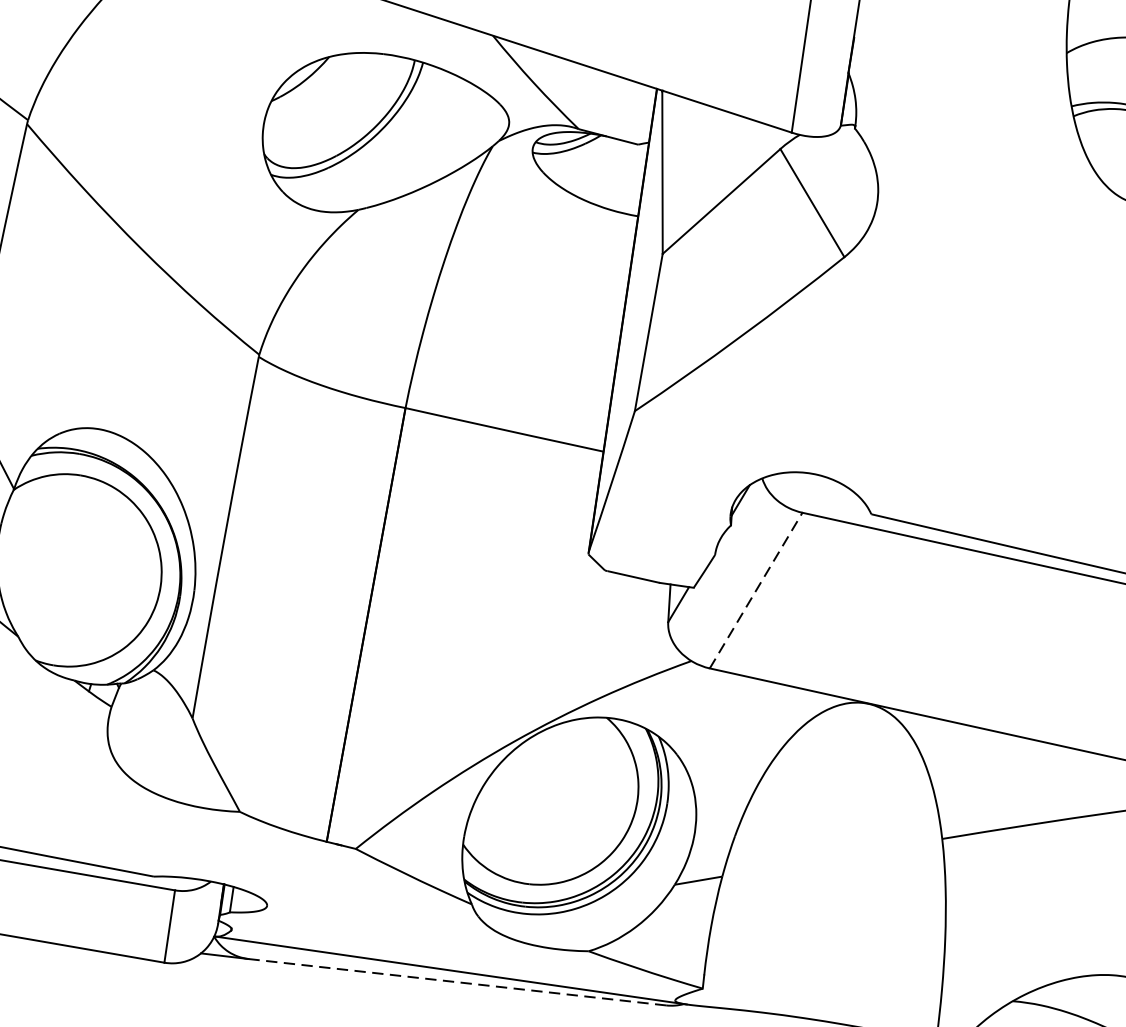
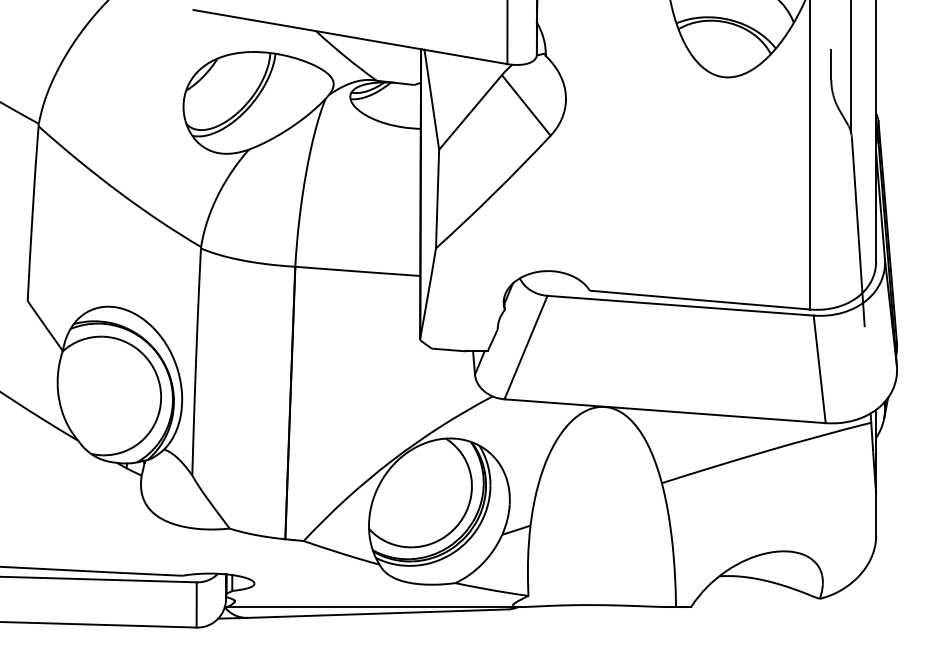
line: (756, 590) -> (526, 347), dashed -> solid
line: (457, 981) -> (377, 613), dashed -> solid

